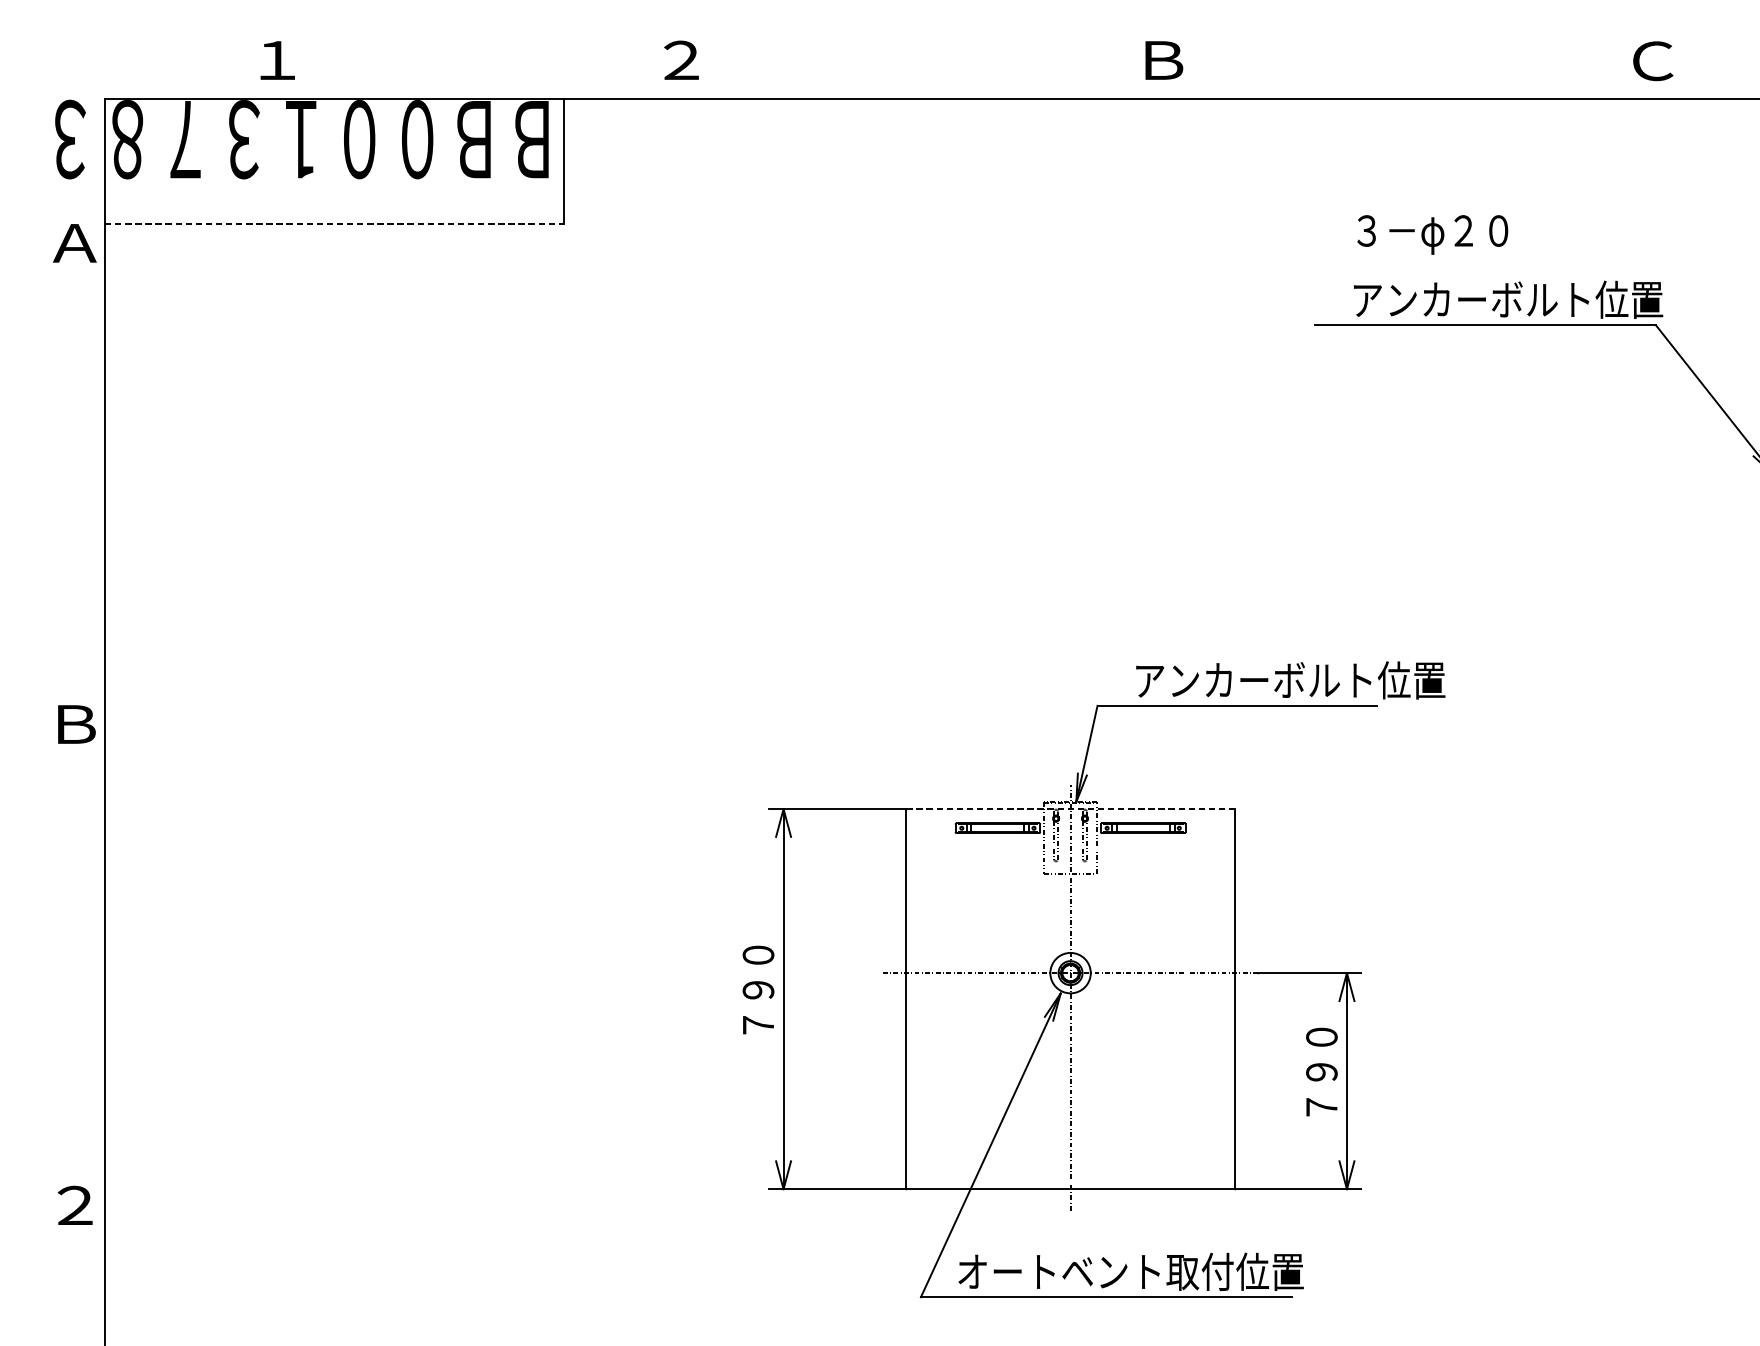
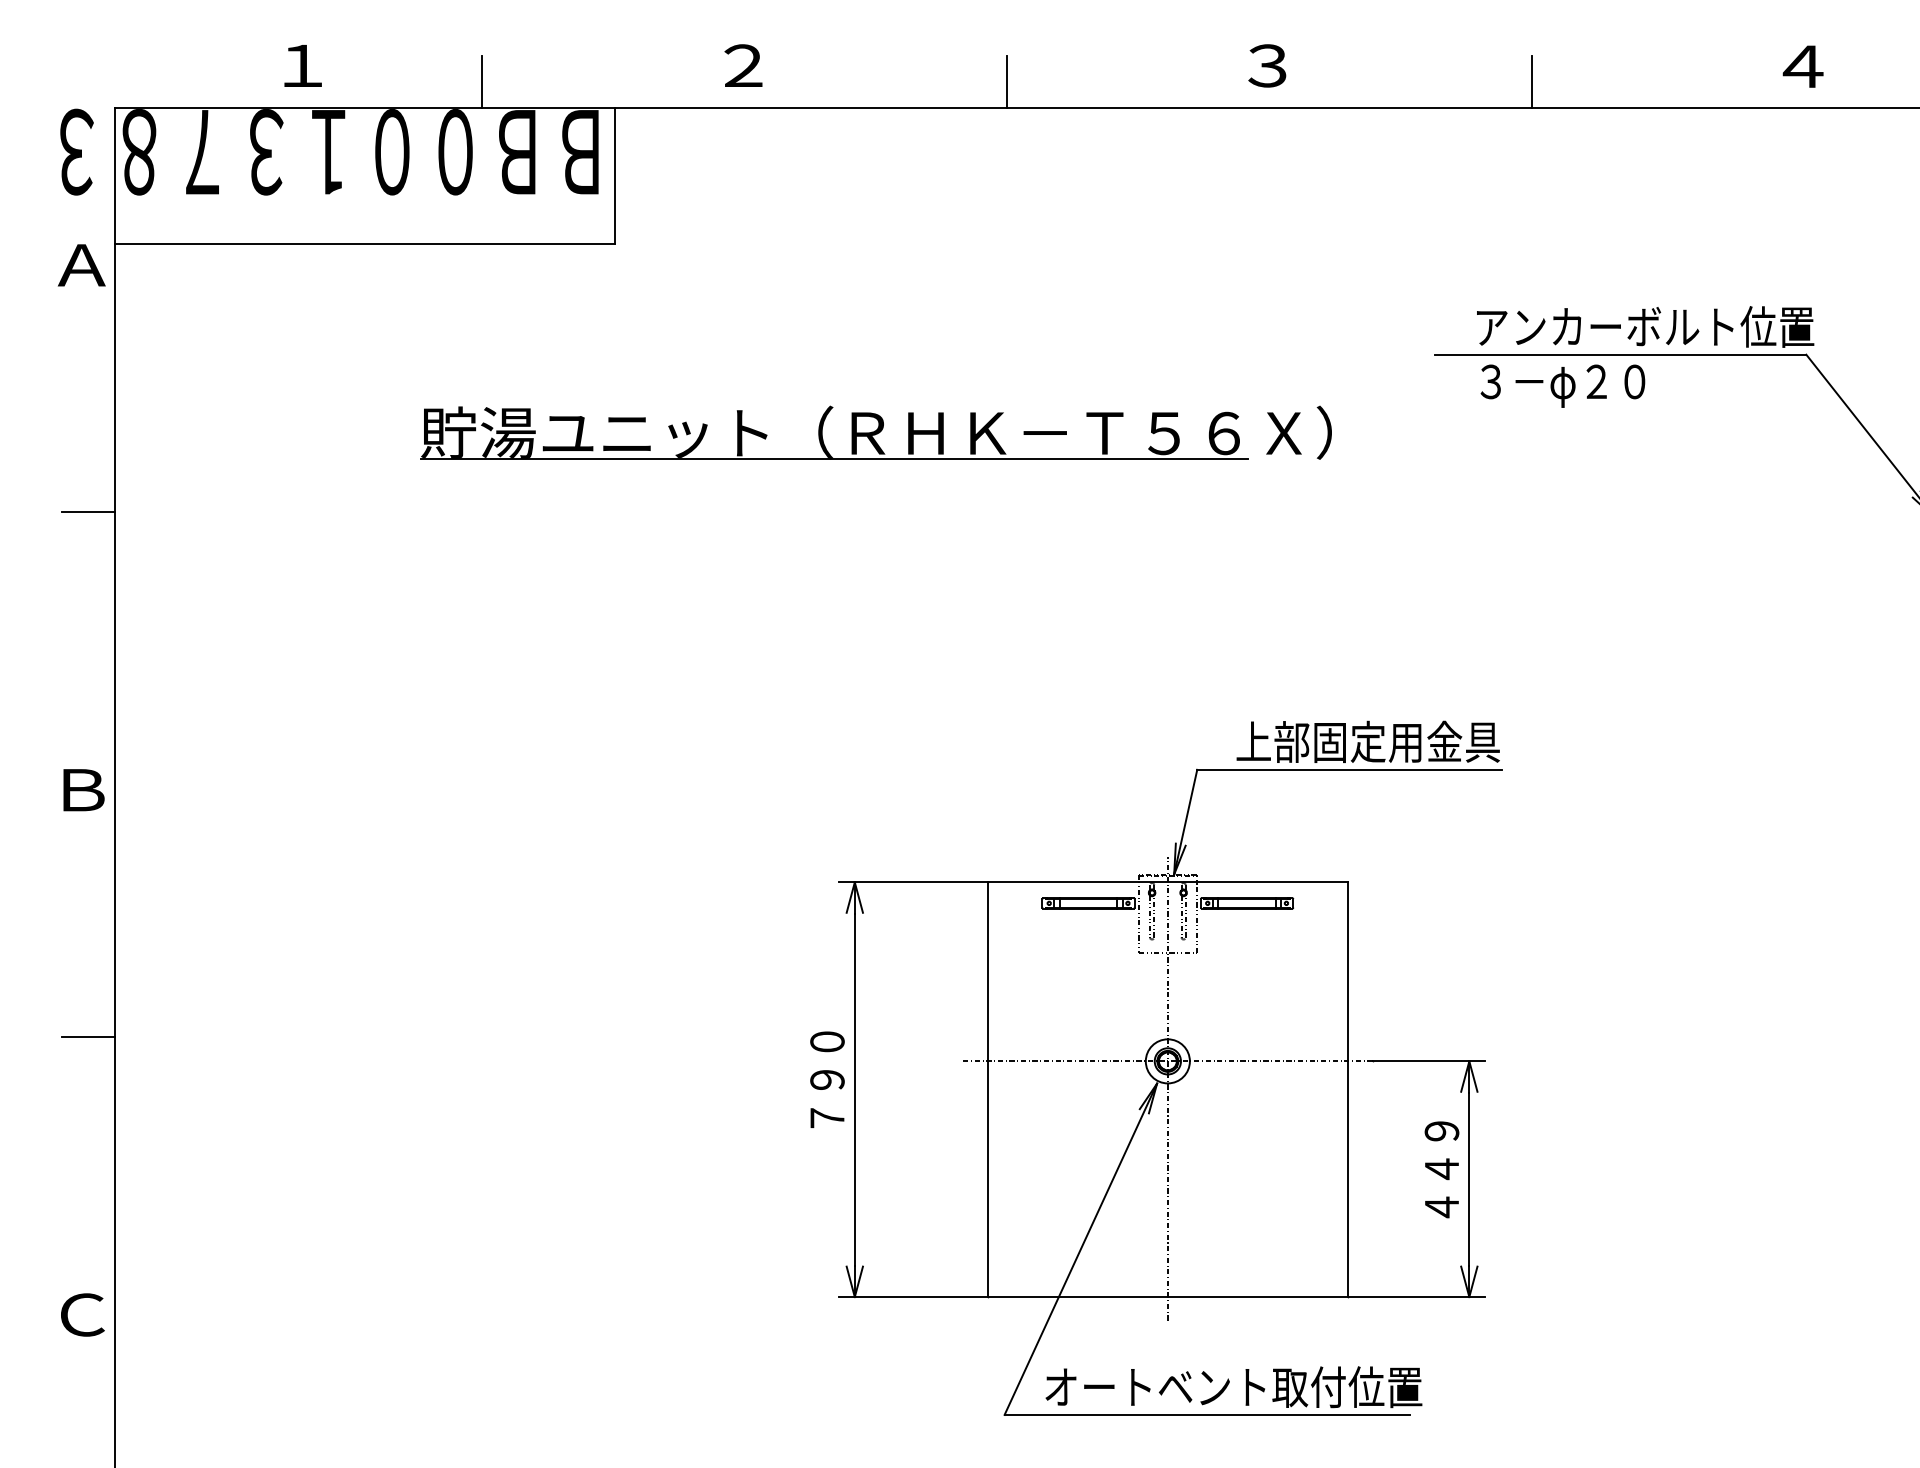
text: (1163, 60) -> (1269, 65), Ｂ -> ３
text: (1653, 61) -> (1803, 66), Ｃ -> ４
line: (441, 74) -> (481, 81), added
line: (922, 74) -> (1006, 81), added
line: (1403, 74) -> (1531, 81), added
line: (334, 224) -> (365, 244), dashed -> solid
text: (1432, 234) -> (1562, 385), moved
part: (802, 396) -> (875, 432), added
line: (81, 469) -> (88, 512), added
text: (1289, 679) -> (1406, 741), アンカーボルト位置 -> 上部固定用金具
line: (1070, 809) -> (1167, 882), dashed -> solid
line: (81, 950) -> (88, 1036), added
text: (1321, 1072) -> (1441, 1169), ７９０ -> ４４９
text: (75, 1205) -> (82, 1314), ２ -> Ｃ

